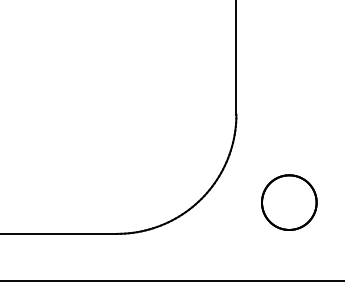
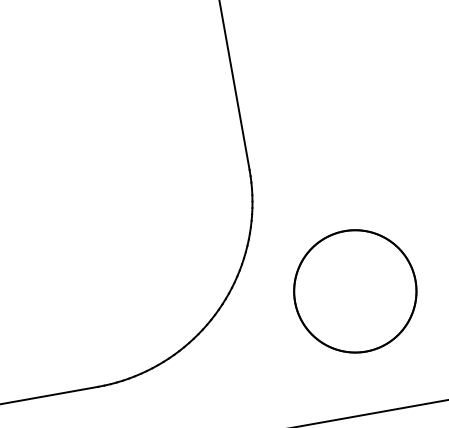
part: (289, 202) -> (355, 291), size x1.43

